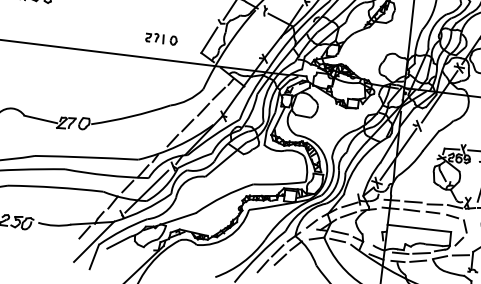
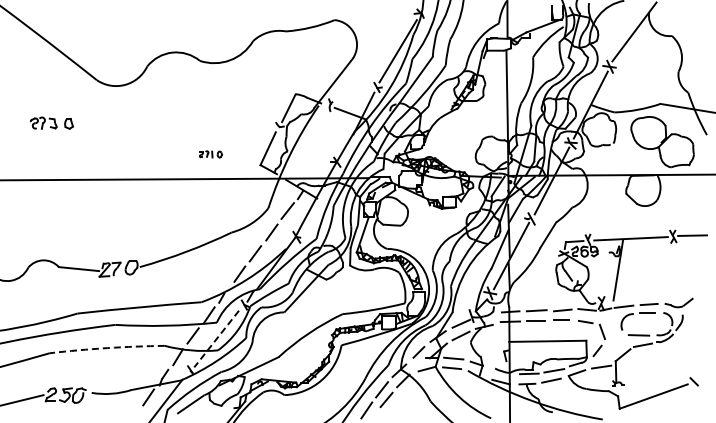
part: (161, 38) -> (210, 154), size x0.6
arc: (55, 187) -> (107, 348), solid -> dashed
line: (146, 191) -> (216, 339), solid -> dashed

